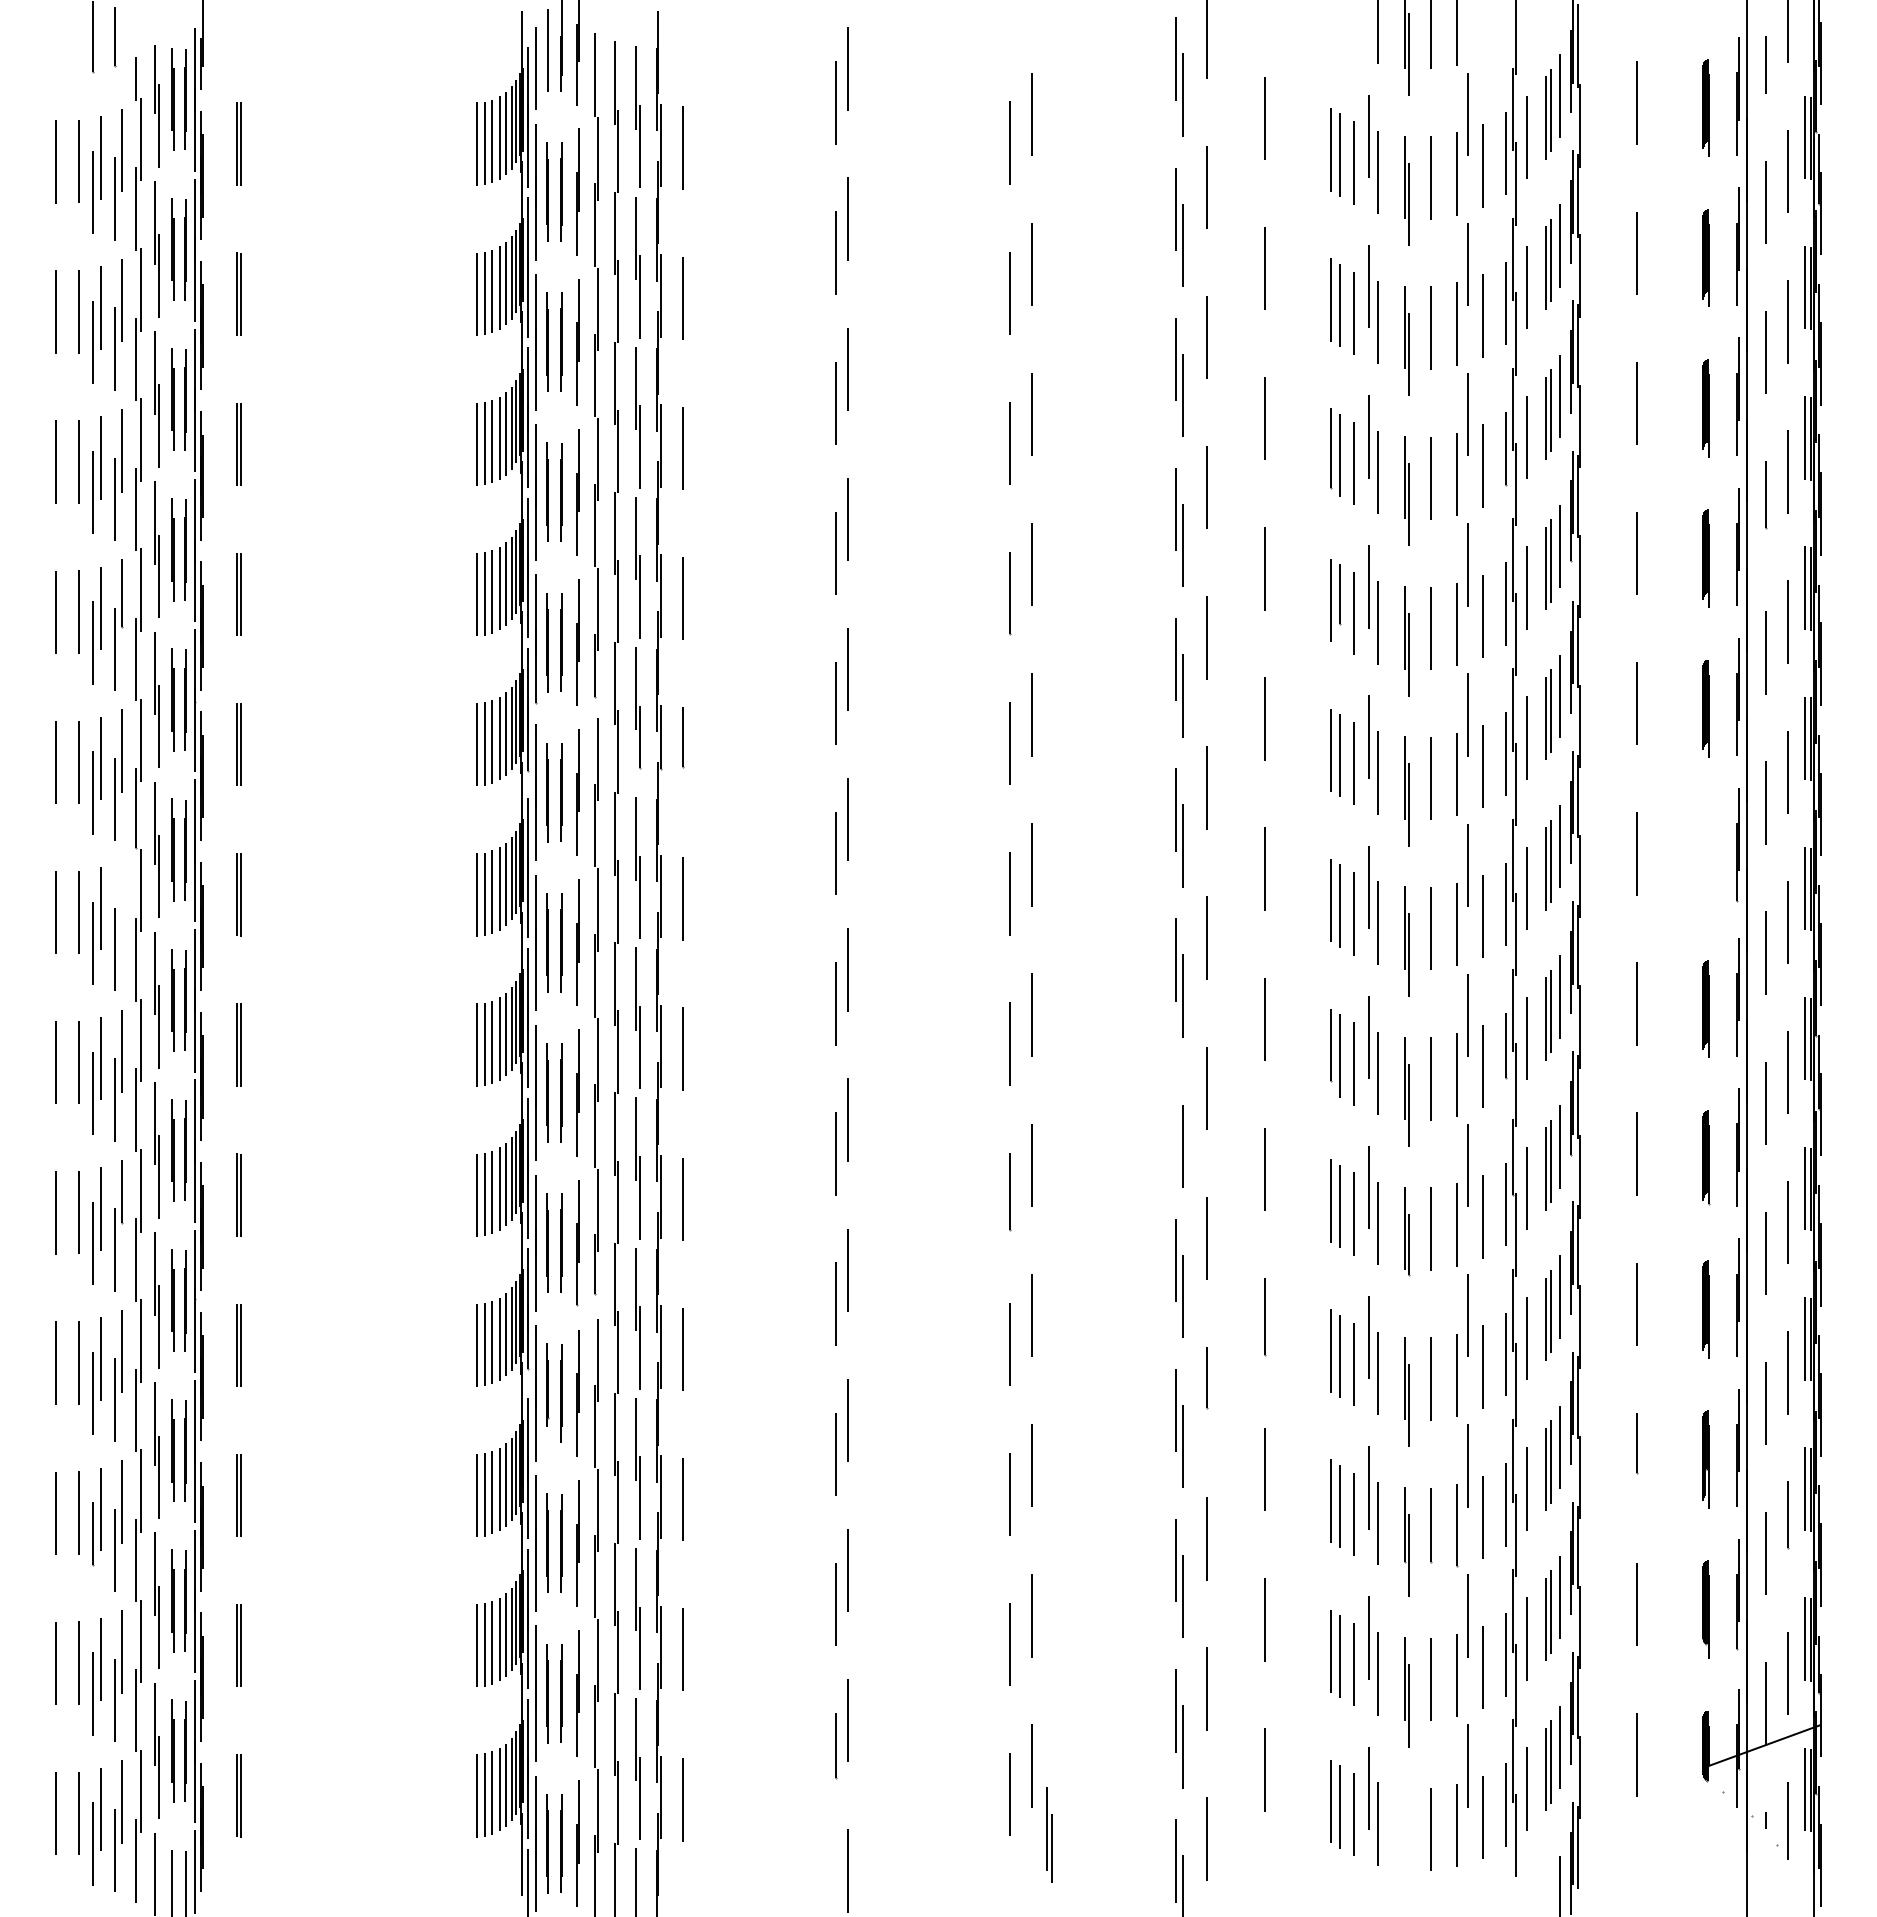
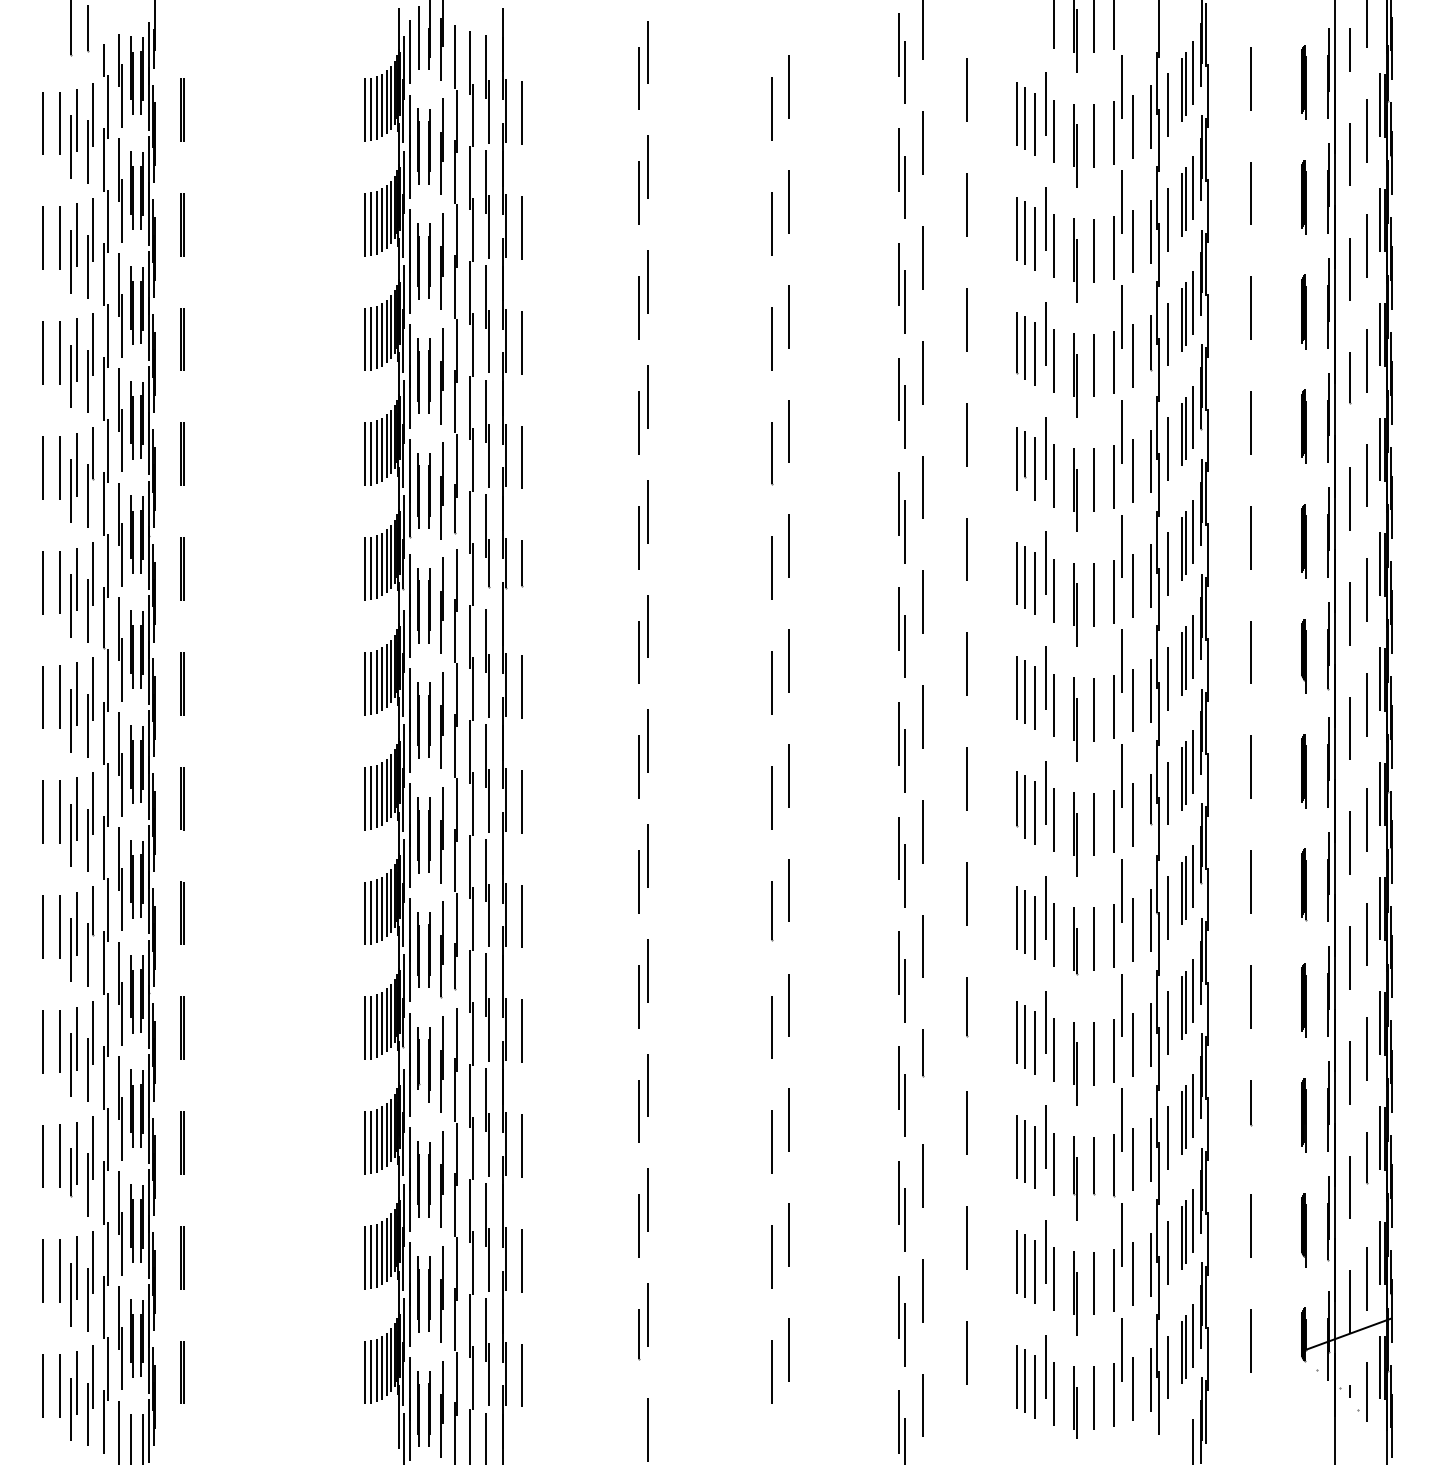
part: (1705, 859) -> (1303, 656), added
line: (122, 900) -> (93, 688), added
line: (1176, 1110) -> (899, 848), added
part: (1049, 1835) -> (1075, 1402), moved

